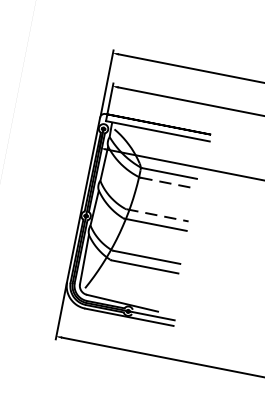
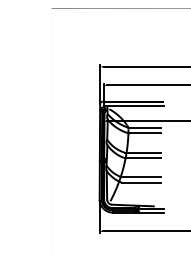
line: (168, 183) -> (145, 133), dashed -> solid
line: (158, 215) -> (143, 152), dashed -> solid

